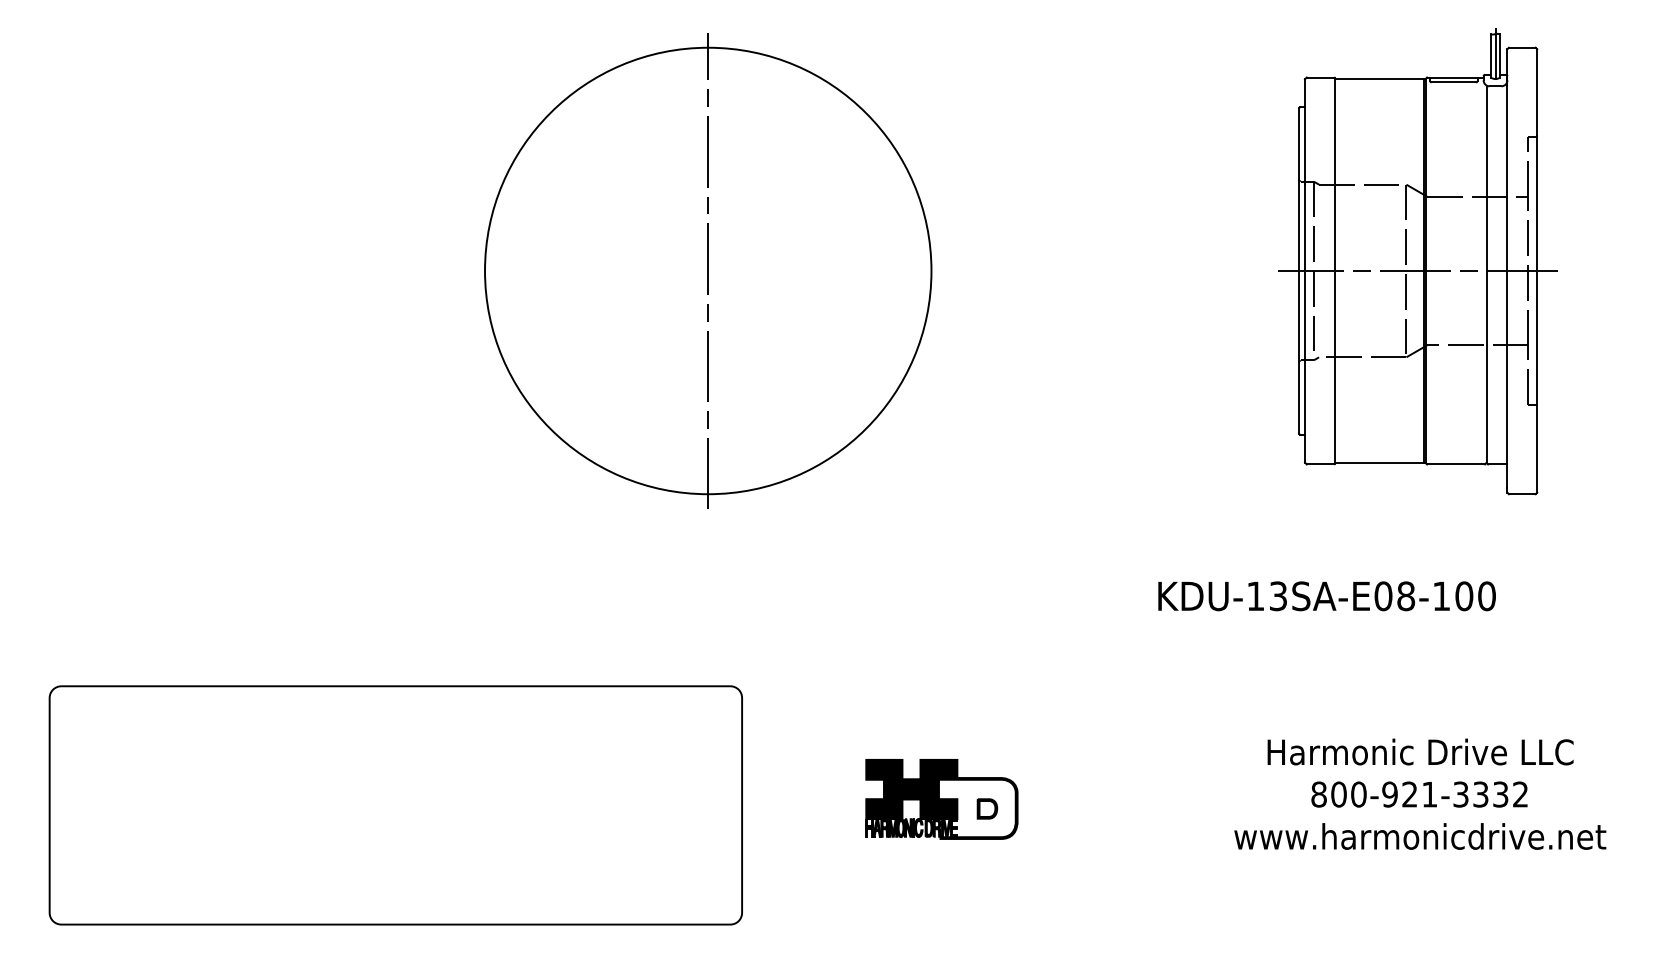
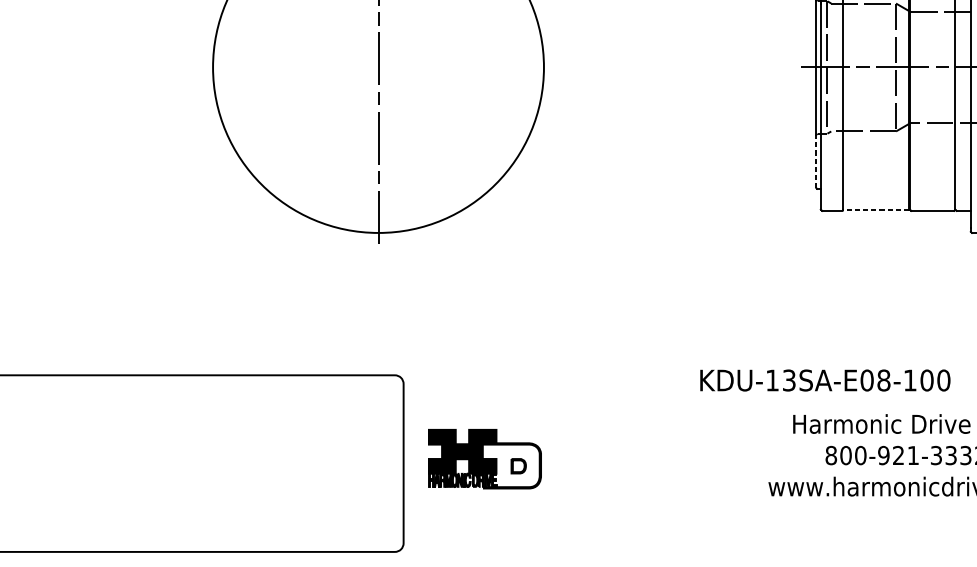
line: (1299, 397) -> (816, 161), solid -> dashed
line: (1379, 462) -> (876, 209), solid -> dashed
text: (1326, 596) -> (824, 380), moved
part: (941, 799) -> (484, 459), moved

